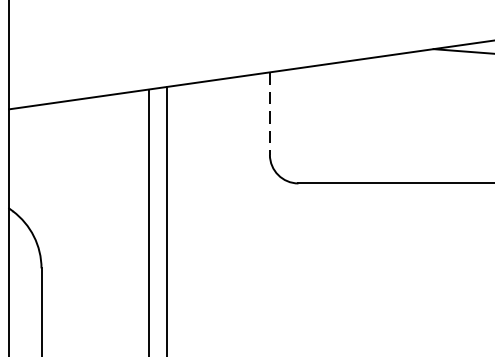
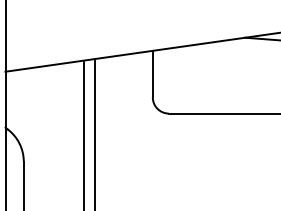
line: (269, 114) -> (152, 74), dashed -> solid

